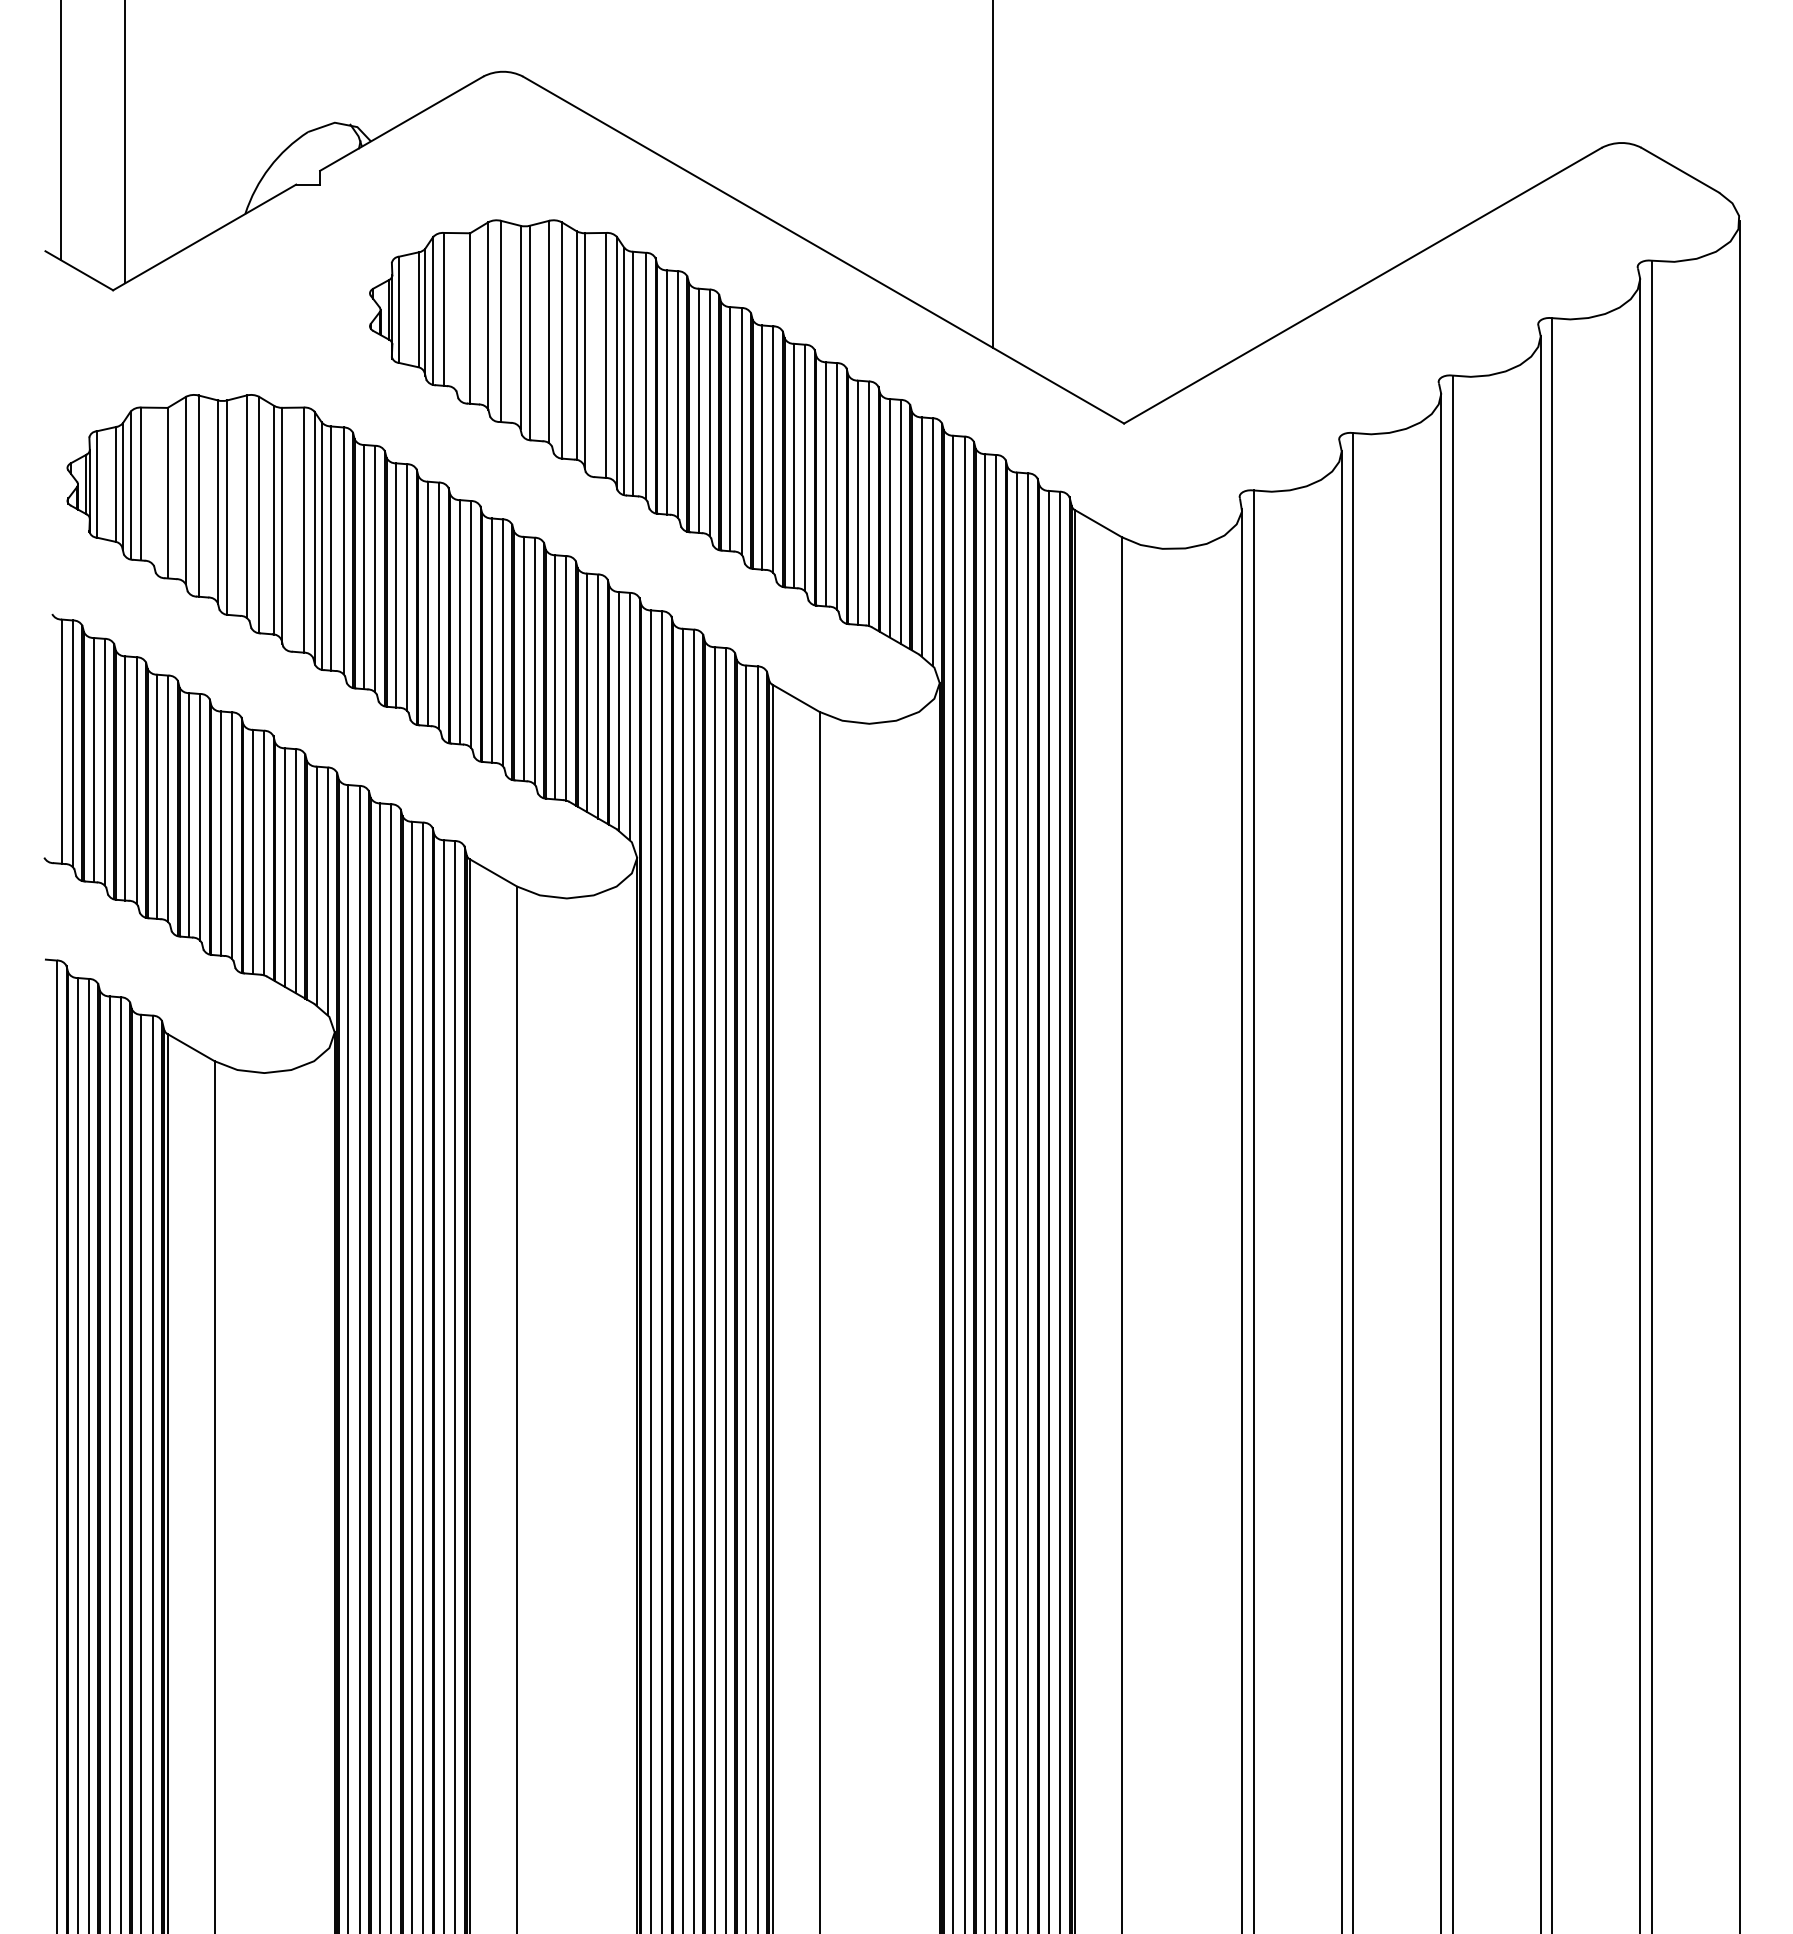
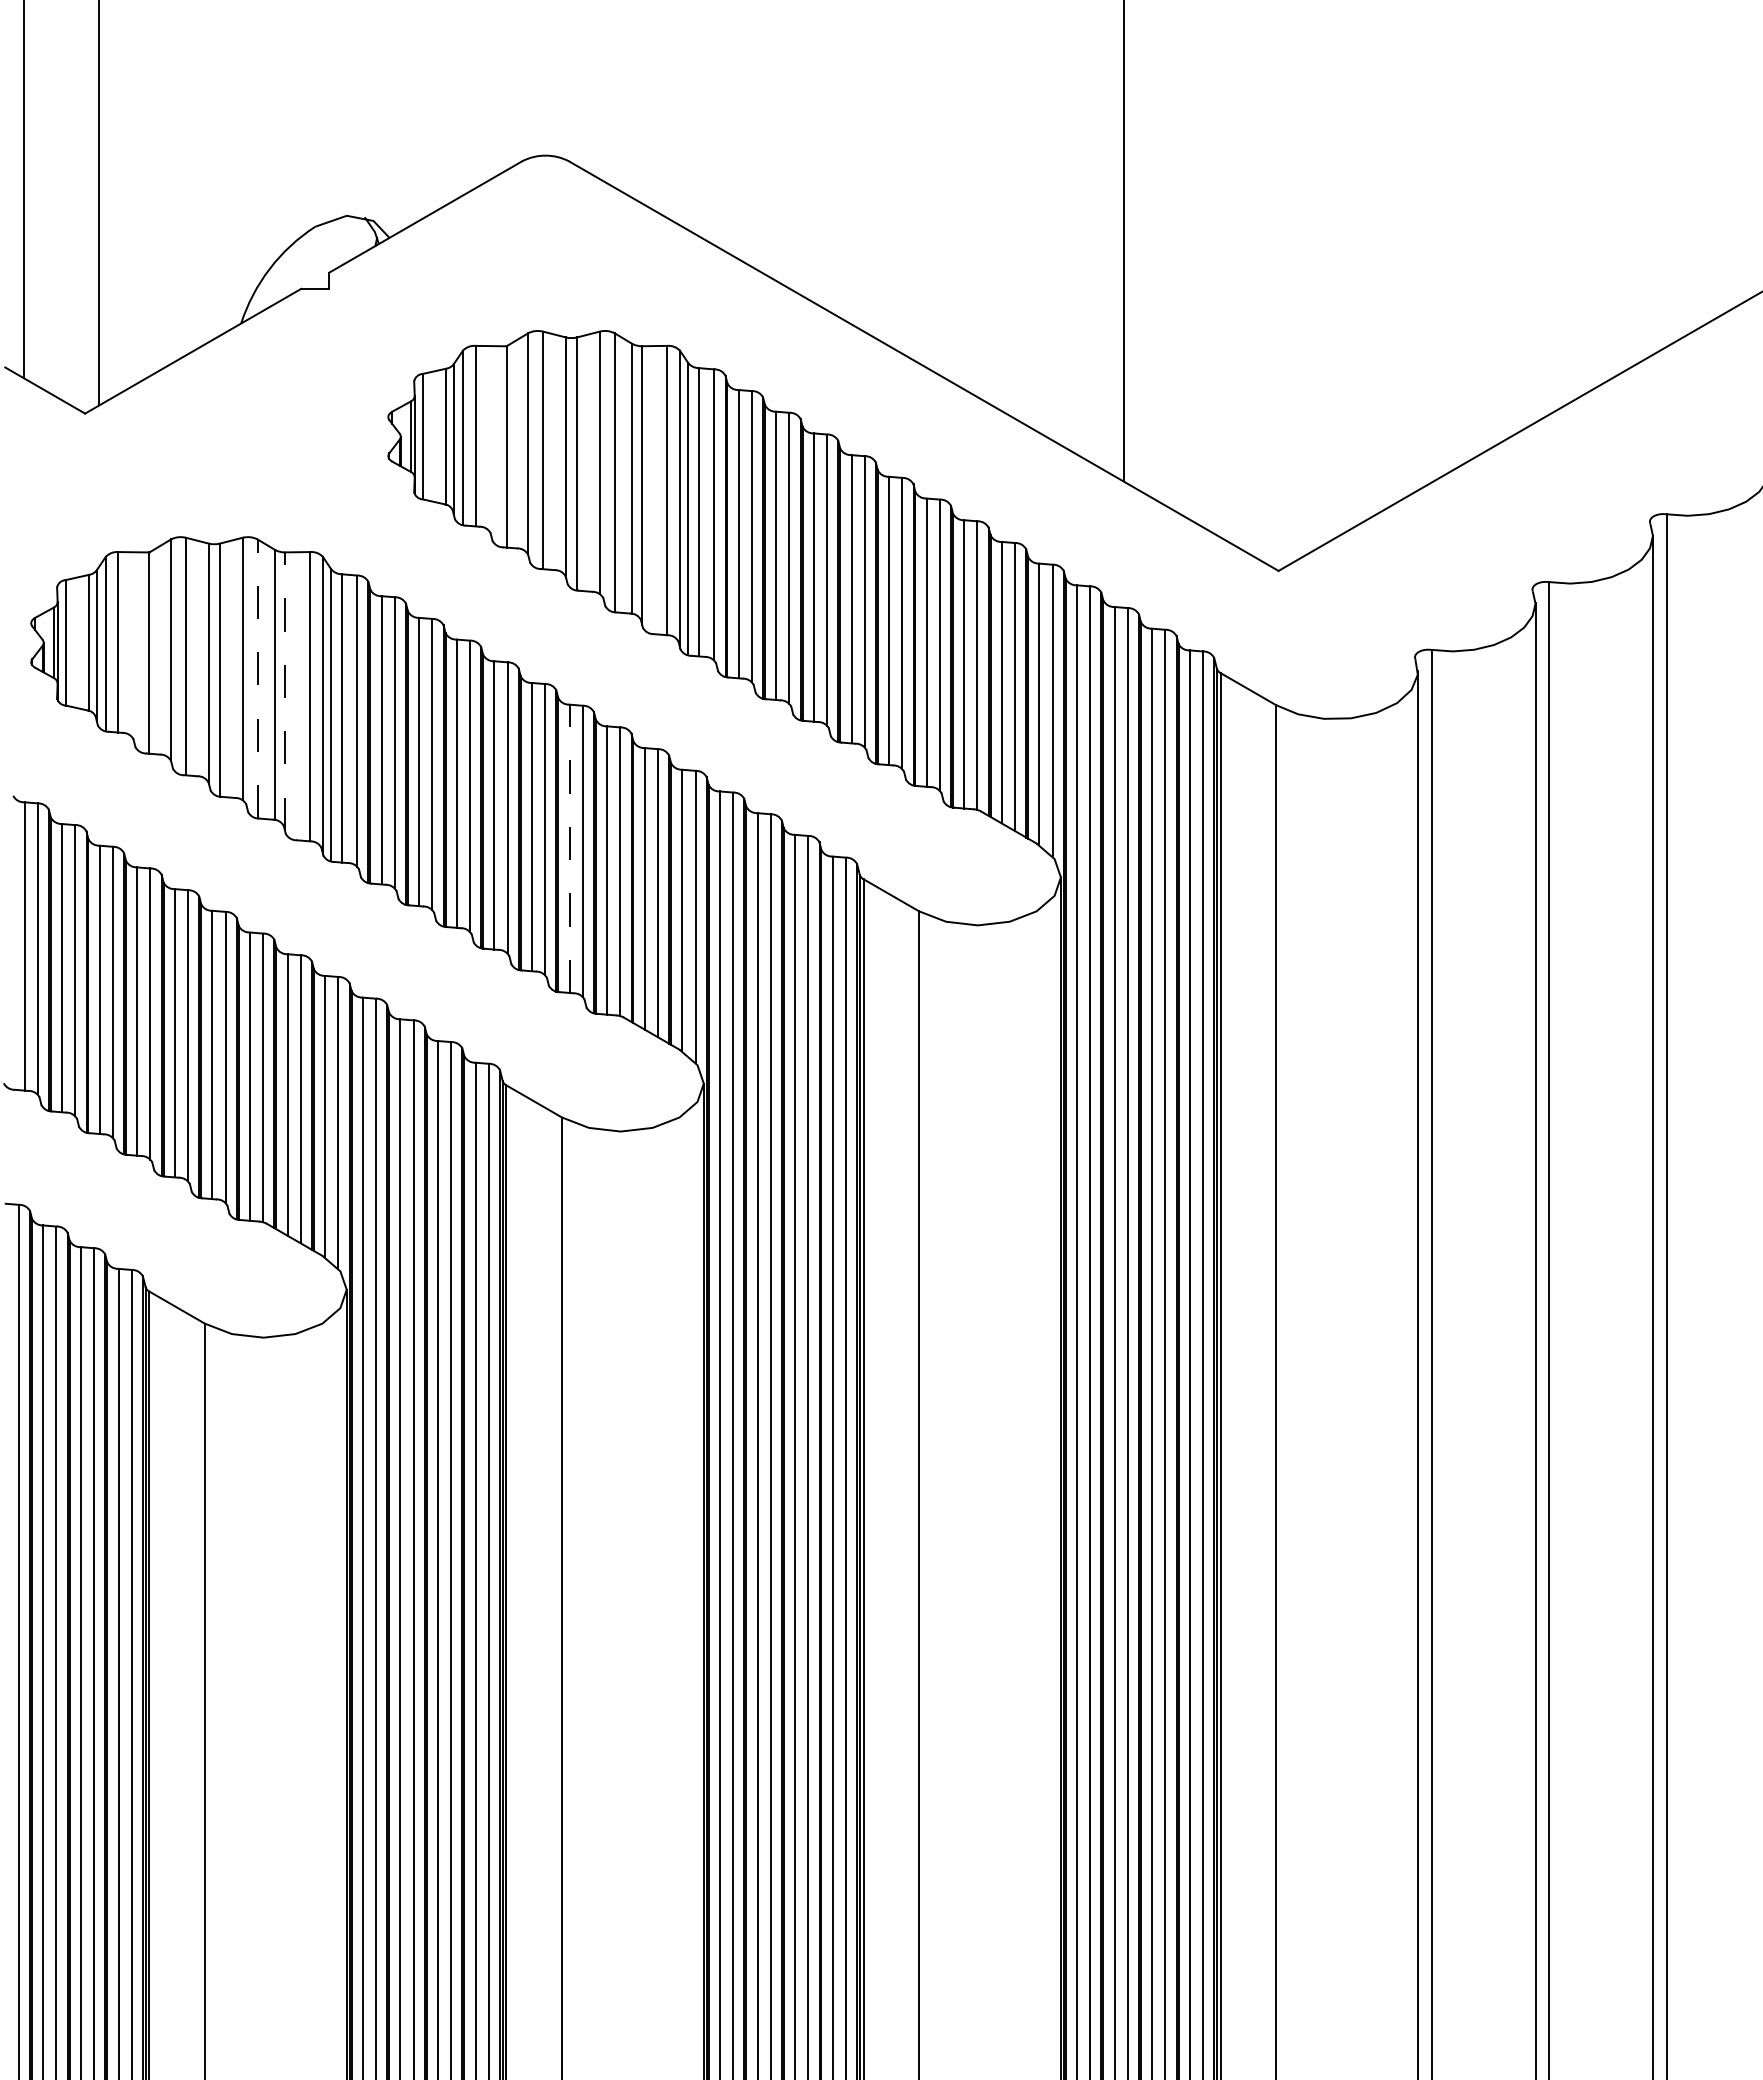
line: (259, 514) -> (257, 678), solid -> dashed
line: (282, 525) -> (285, 691), solid -> dashed
line: (523, 658) -> (569, 848), solid -> dashed

